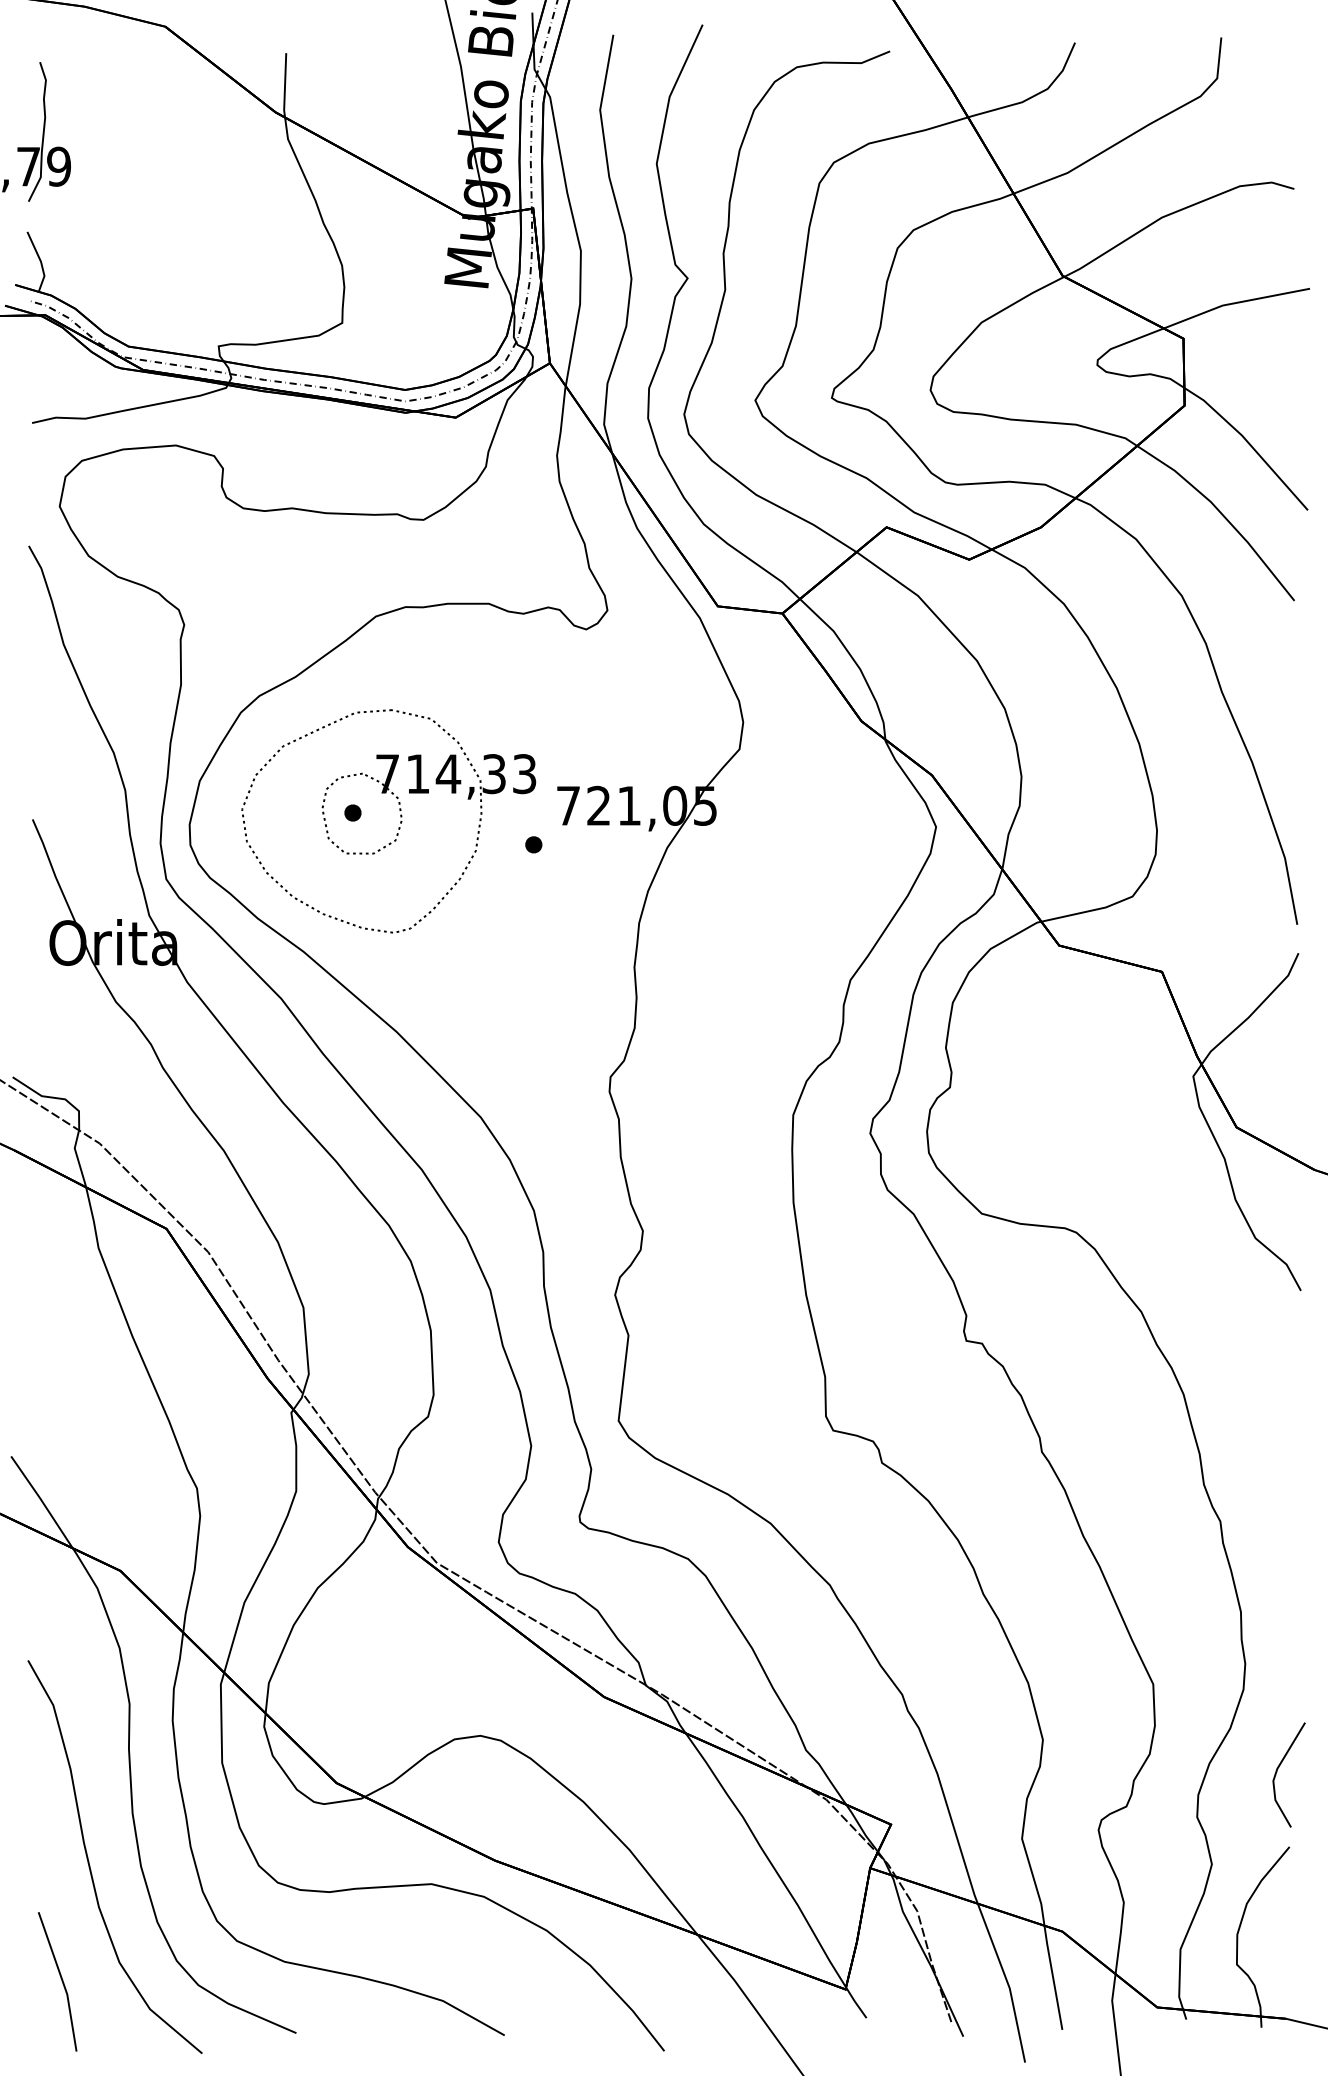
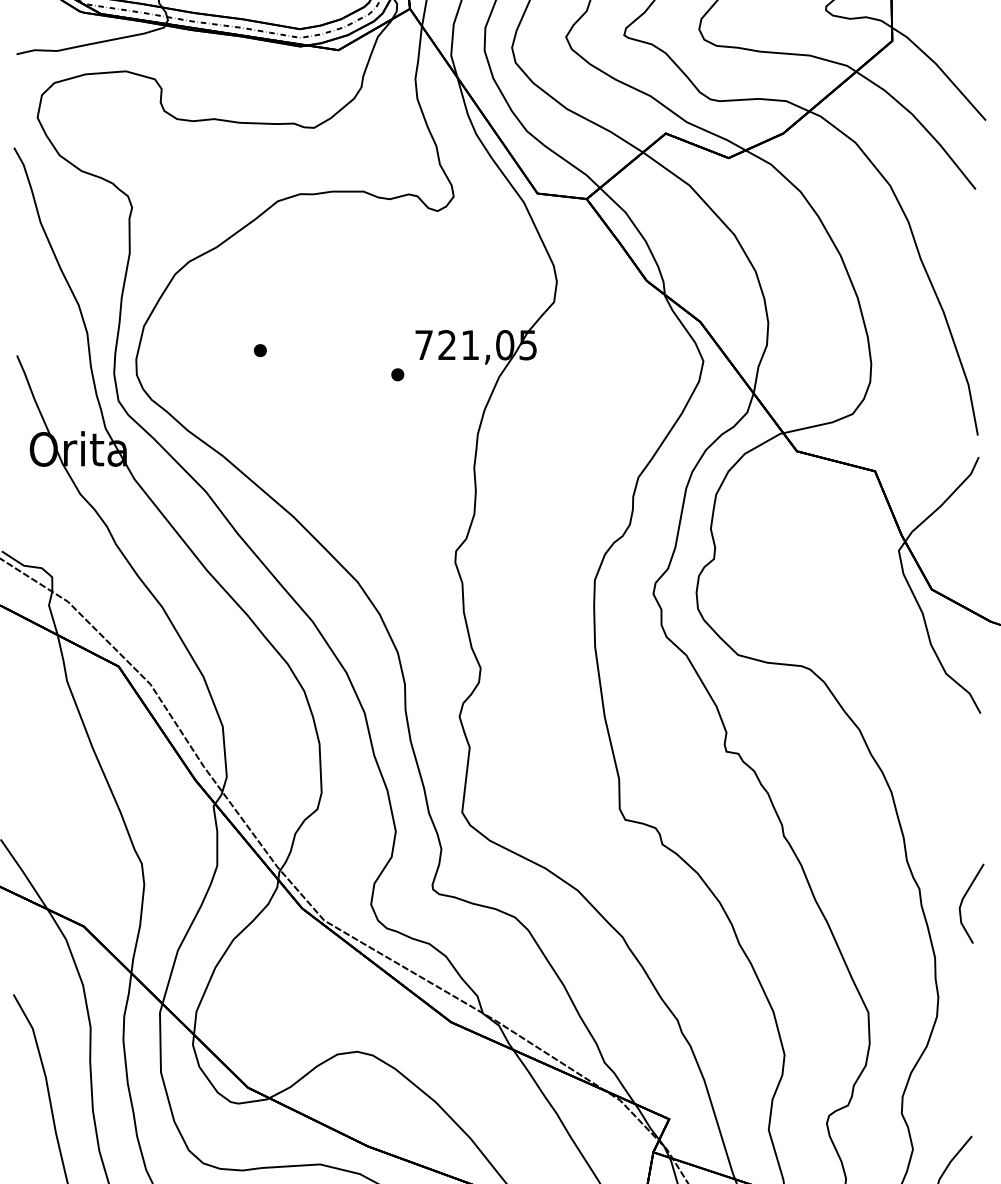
part: (398, 827) -> (294, 361), removed
line: (1278, 1769) -> (963, 899), moved

